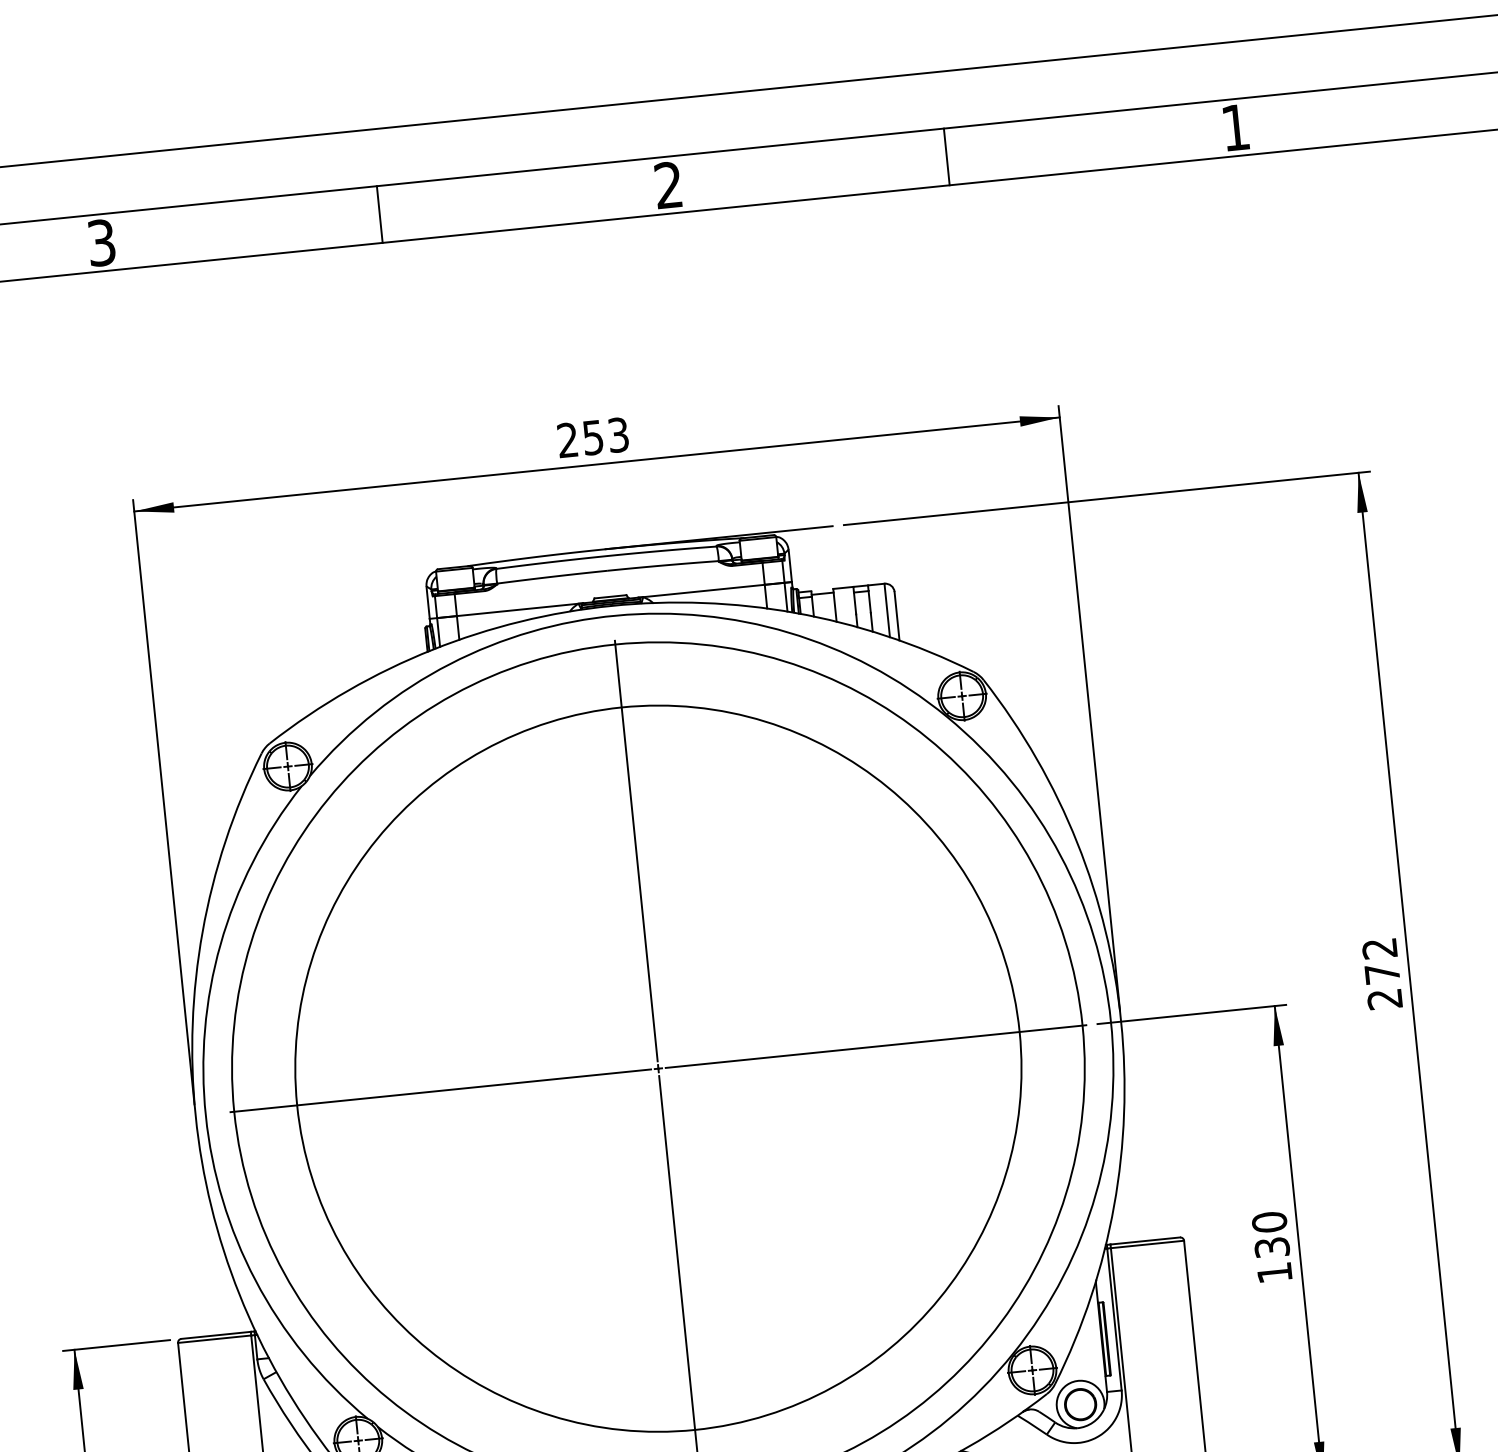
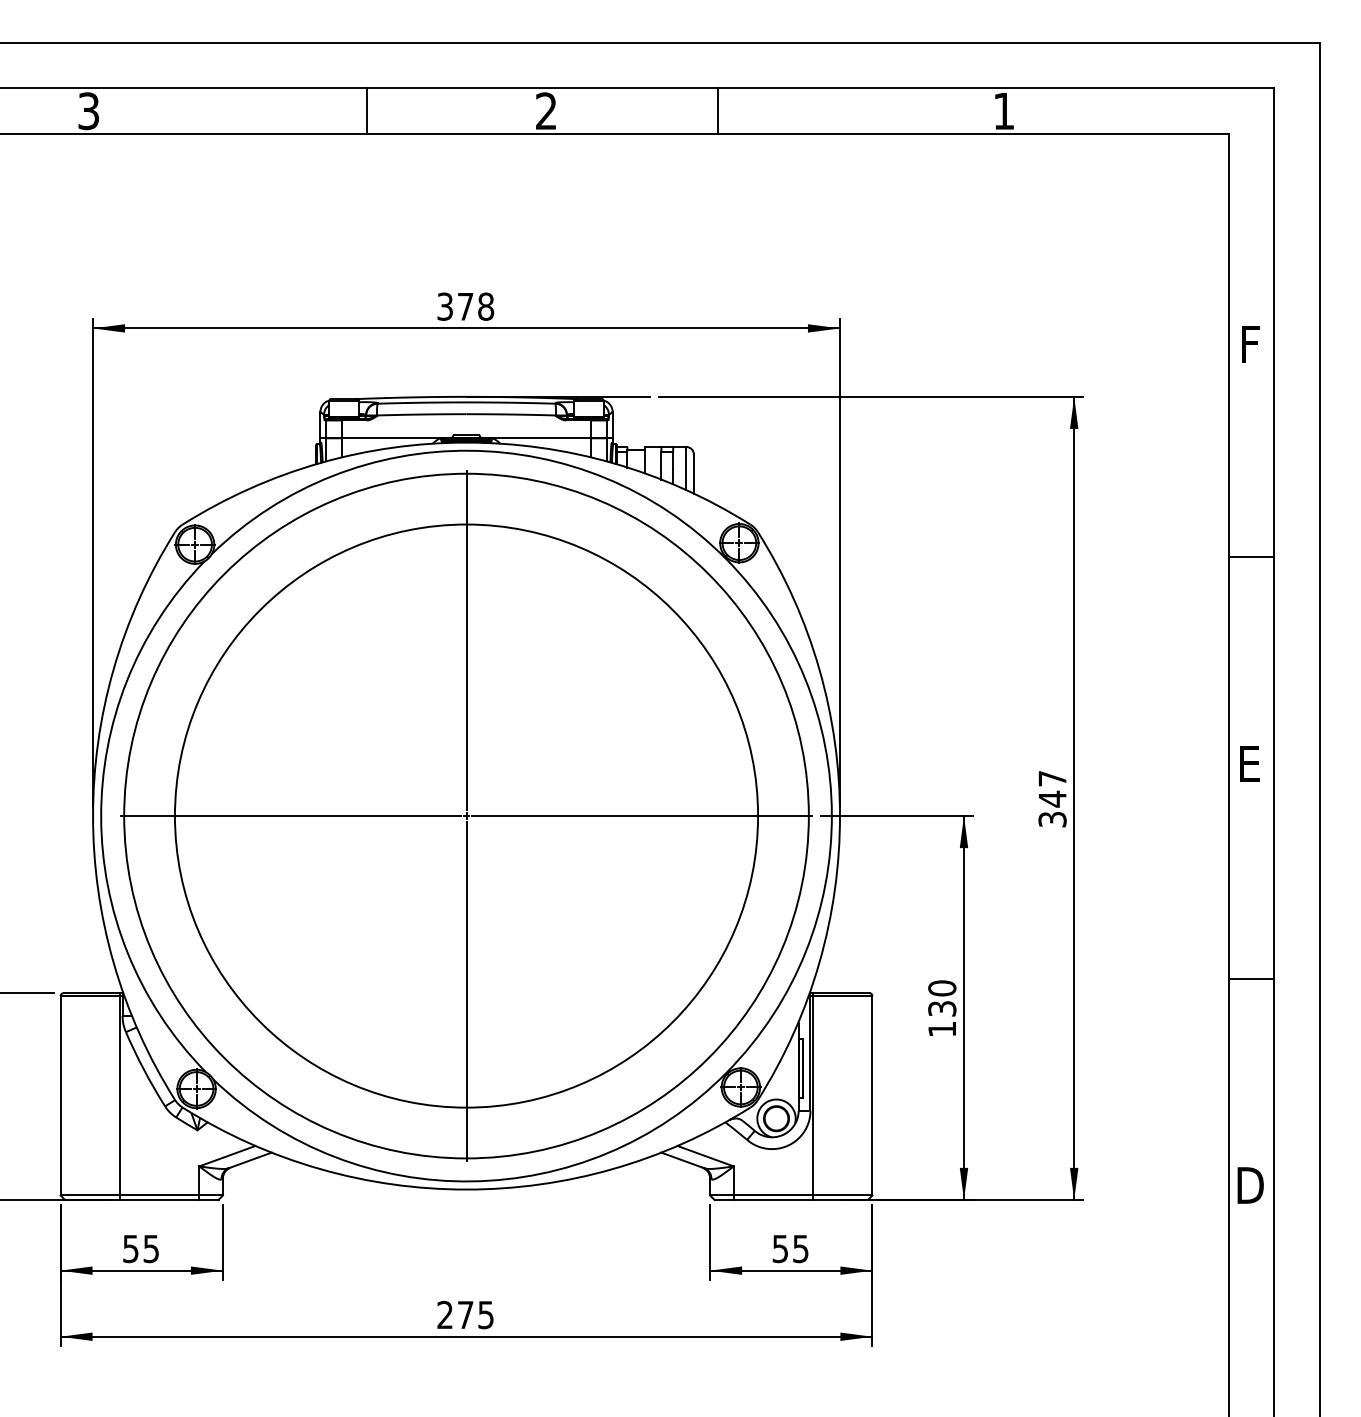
line: (946, 157) -> (717, 111), moved
line: (380, 214) -> (367, 111), moved
text: (593, 437) -> (465, 306), 253 -> 378
text: (1382, 974) -> (1052, 799), 272 -> 347

